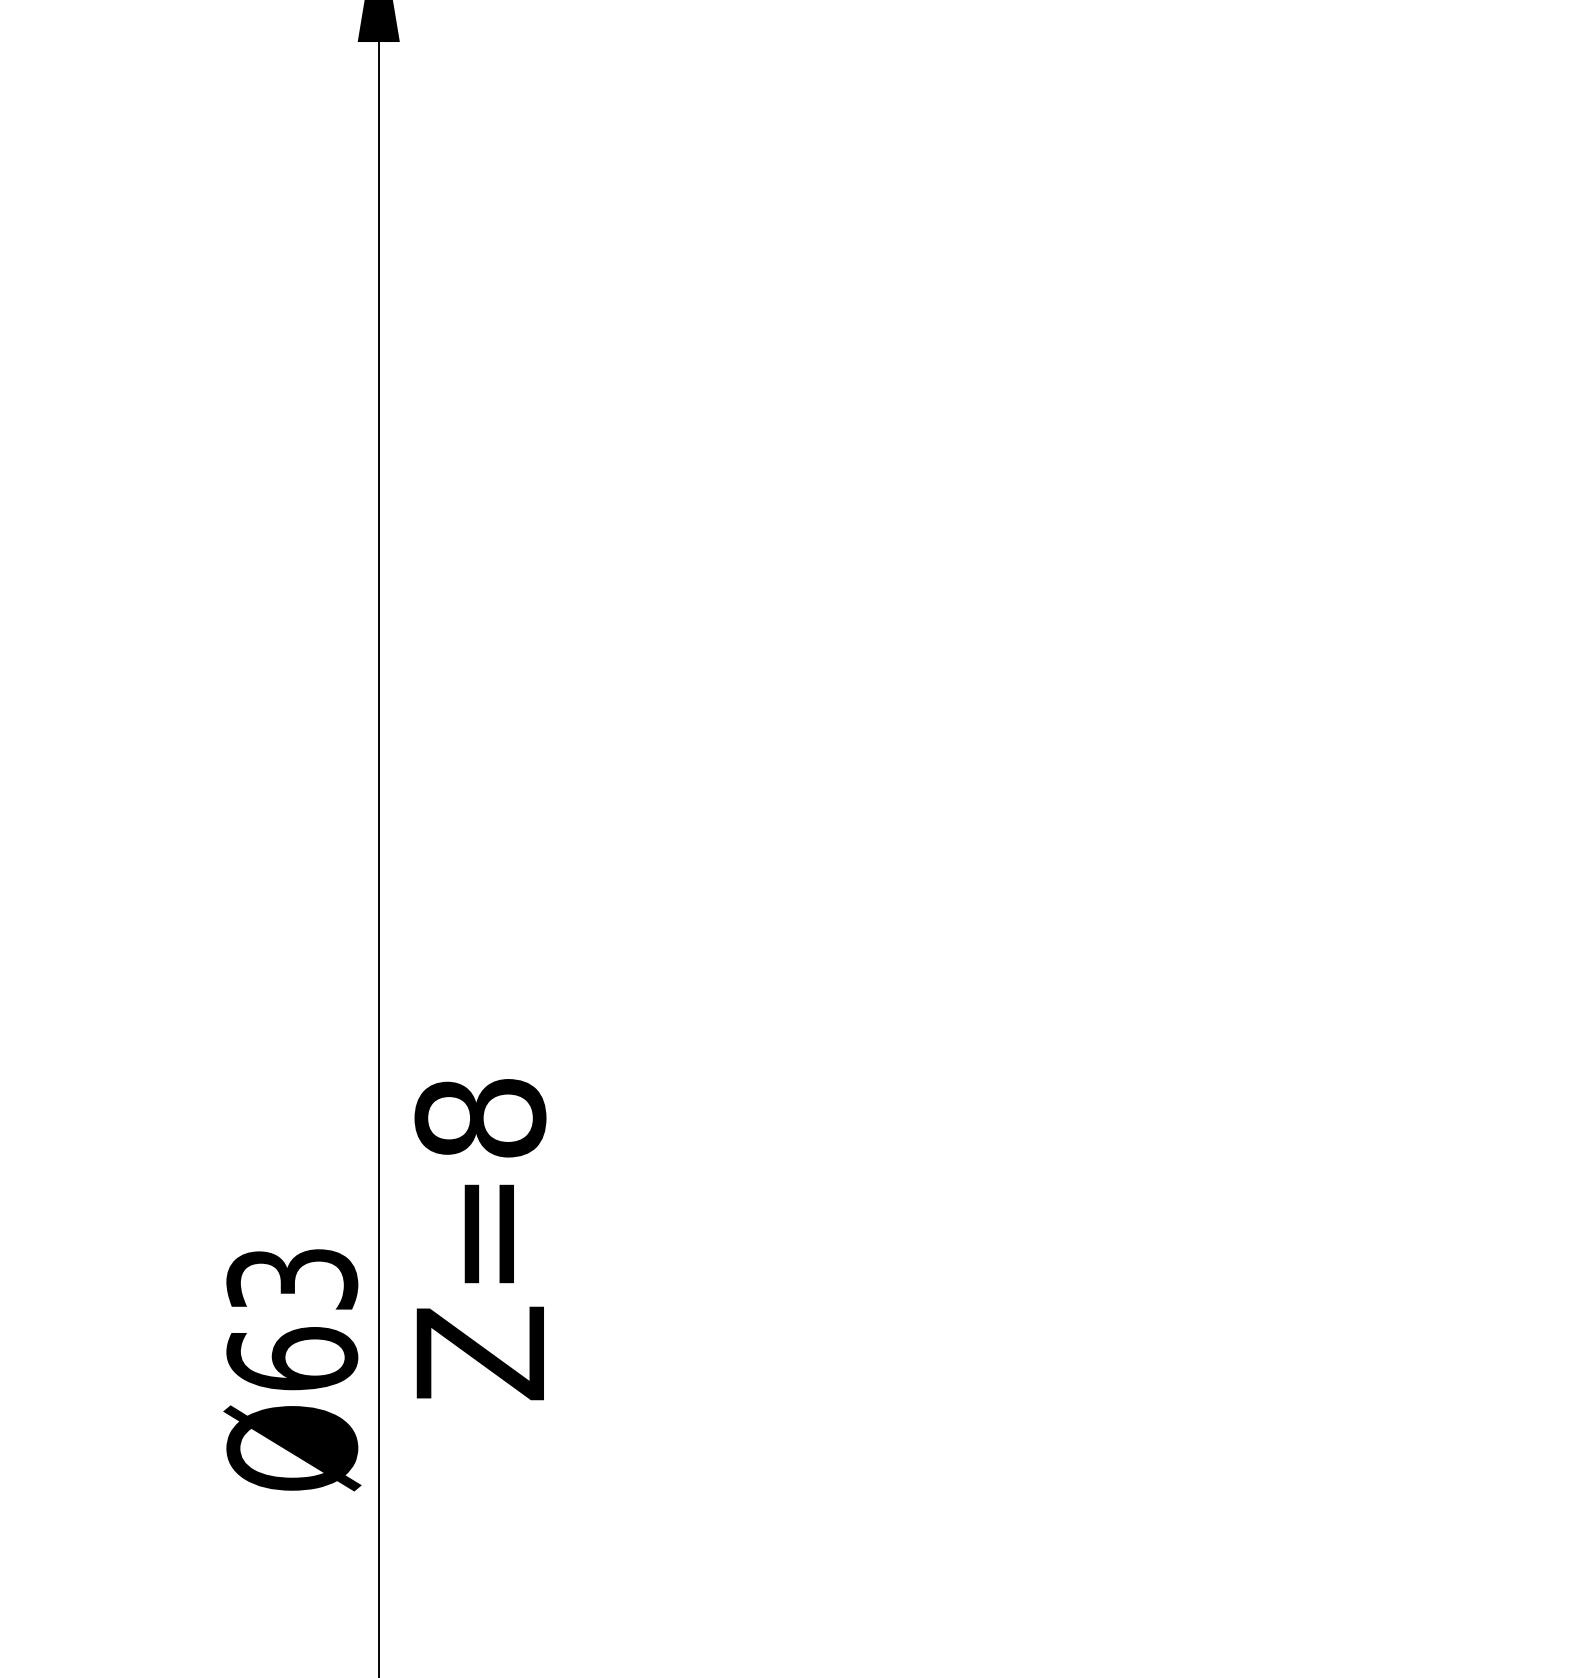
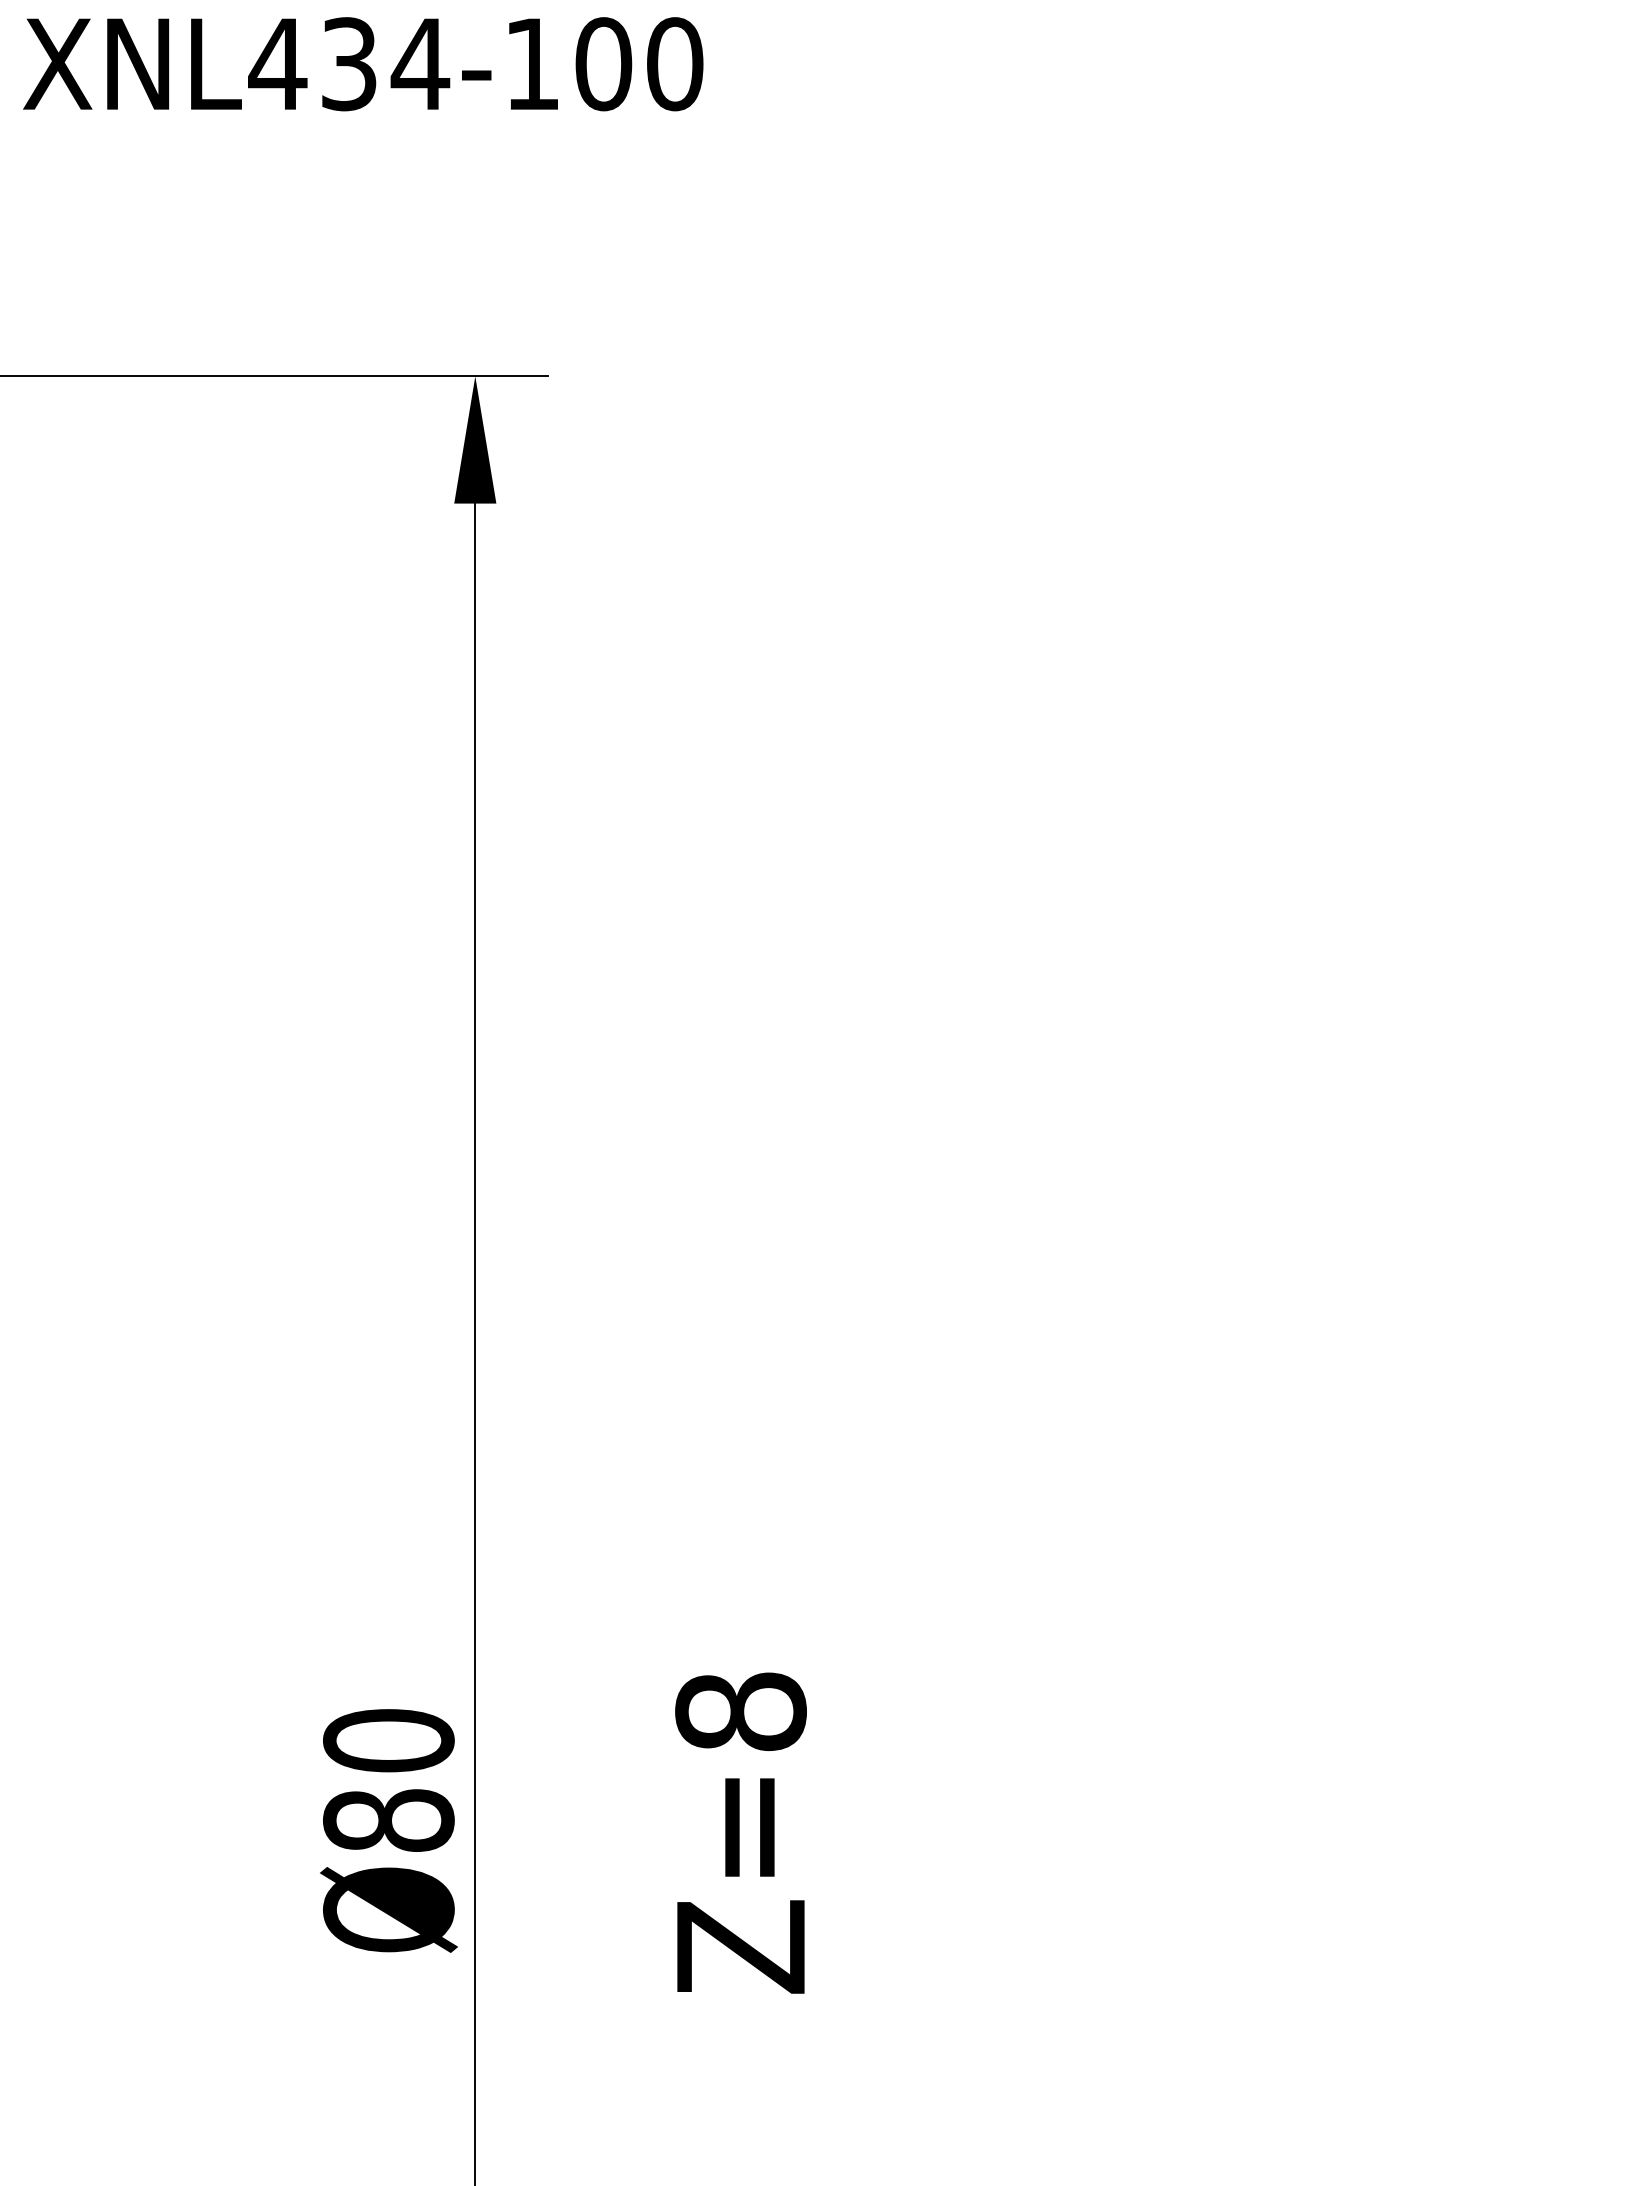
text: (479, 1238) -> (740, 1832), moved
text: (291, 1318) -> (388, 1780), Ø63 -> Ø80

